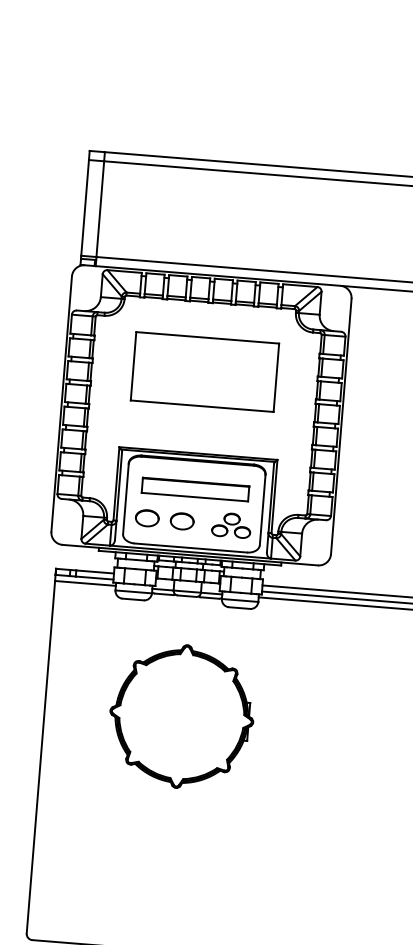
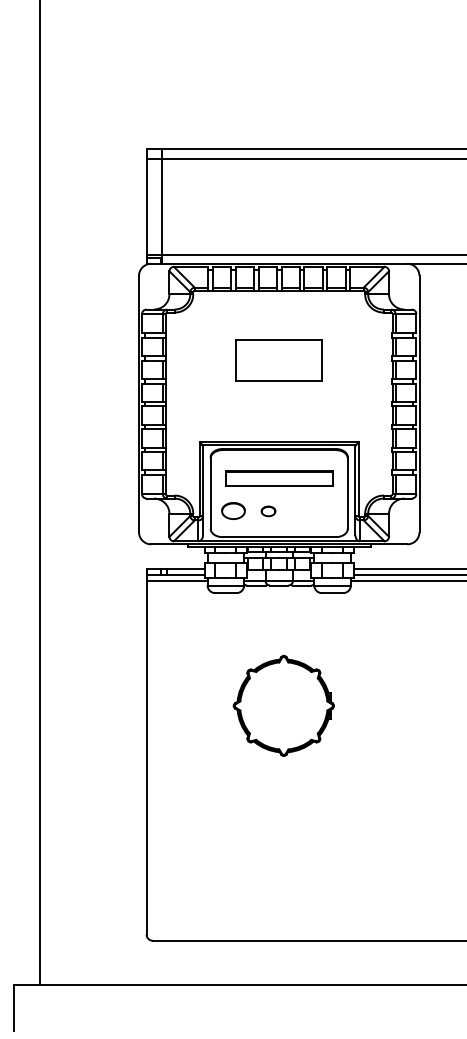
part: (205, 371) -> (279, 360), size x0.6
part: (182, 521) -> (268, 511), size x0.6
part: (231, 524) -> (317, 510), removed
part: (181, 716) -> (283, 705), size x0.7

